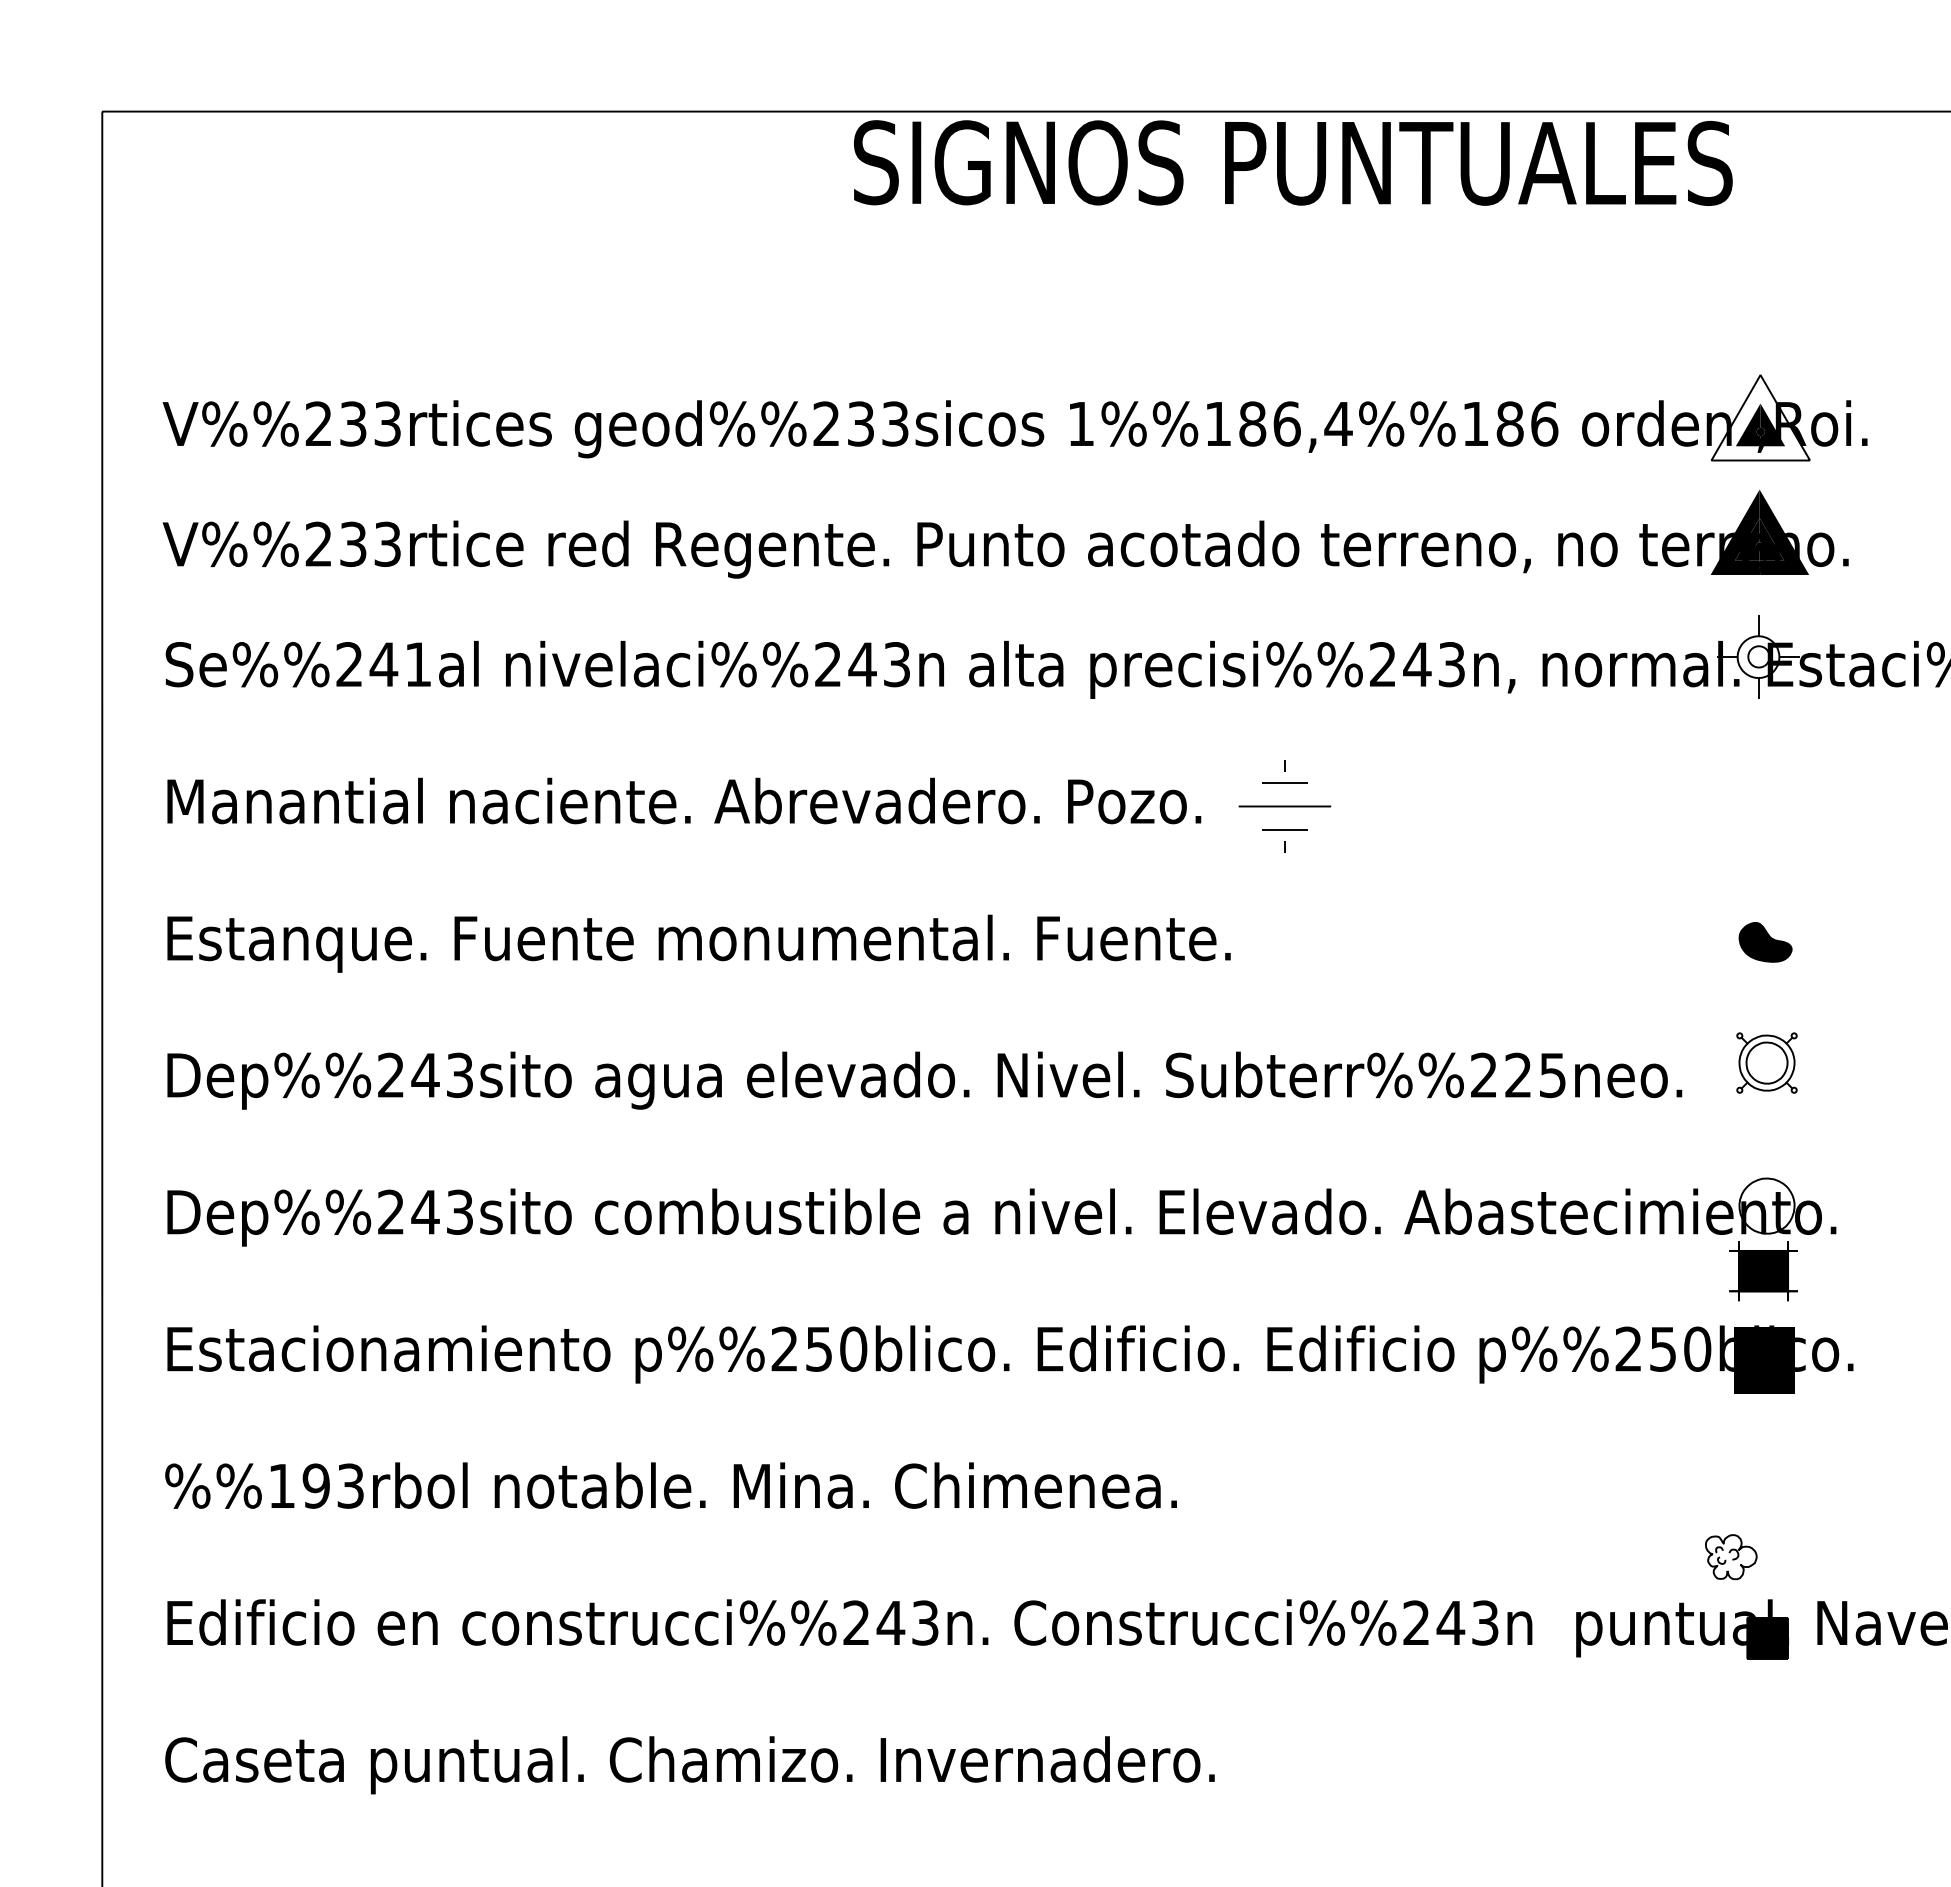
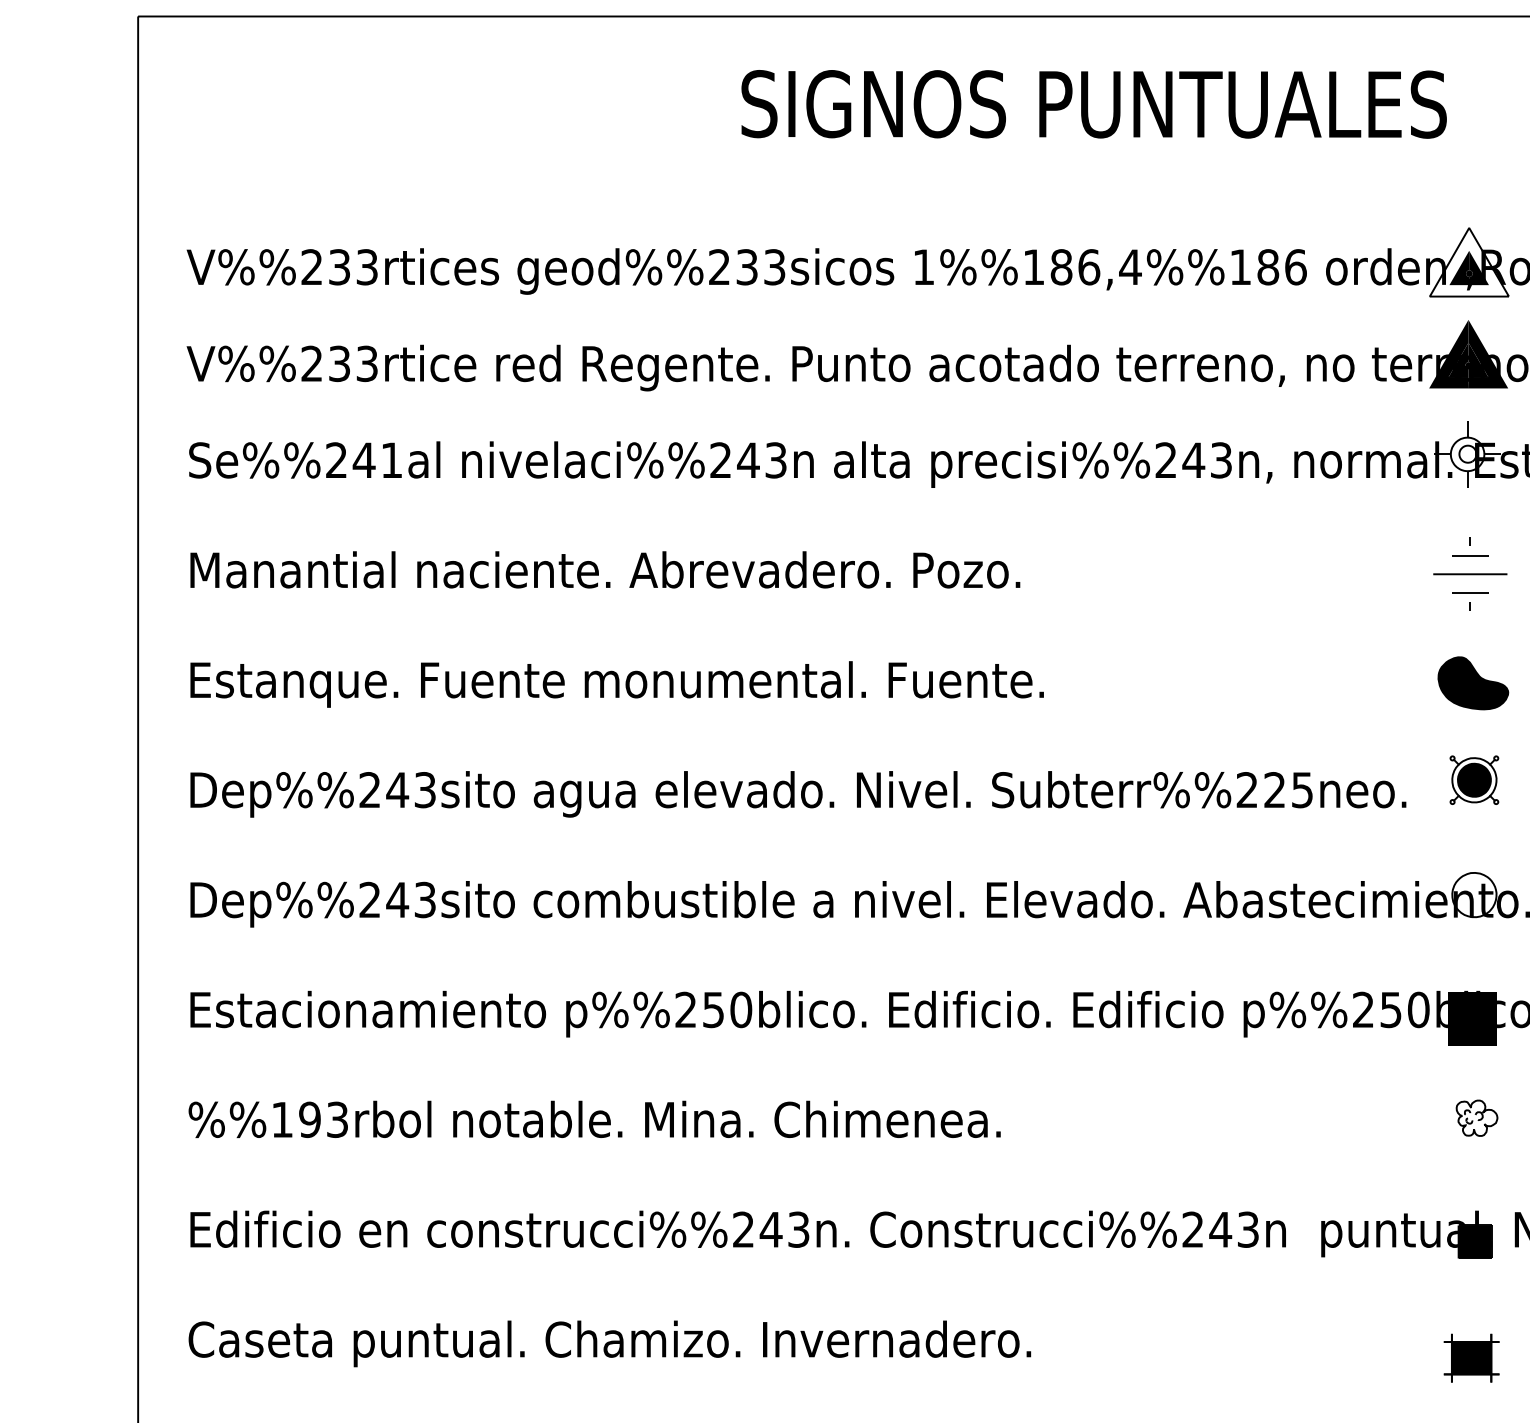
text: (1293, 162) -> (1094, 103), moved
part: (1284, 806) -> (1469, 574), moved
part: (1765, 942) -> (1473, 683), size x1.67
fill: (1766, 1062) -> (1474, 779), added
part: (1763, 1271) -> (1471, 1358), moved
part: (1731, 1557) -> (1477, 1118), moved

